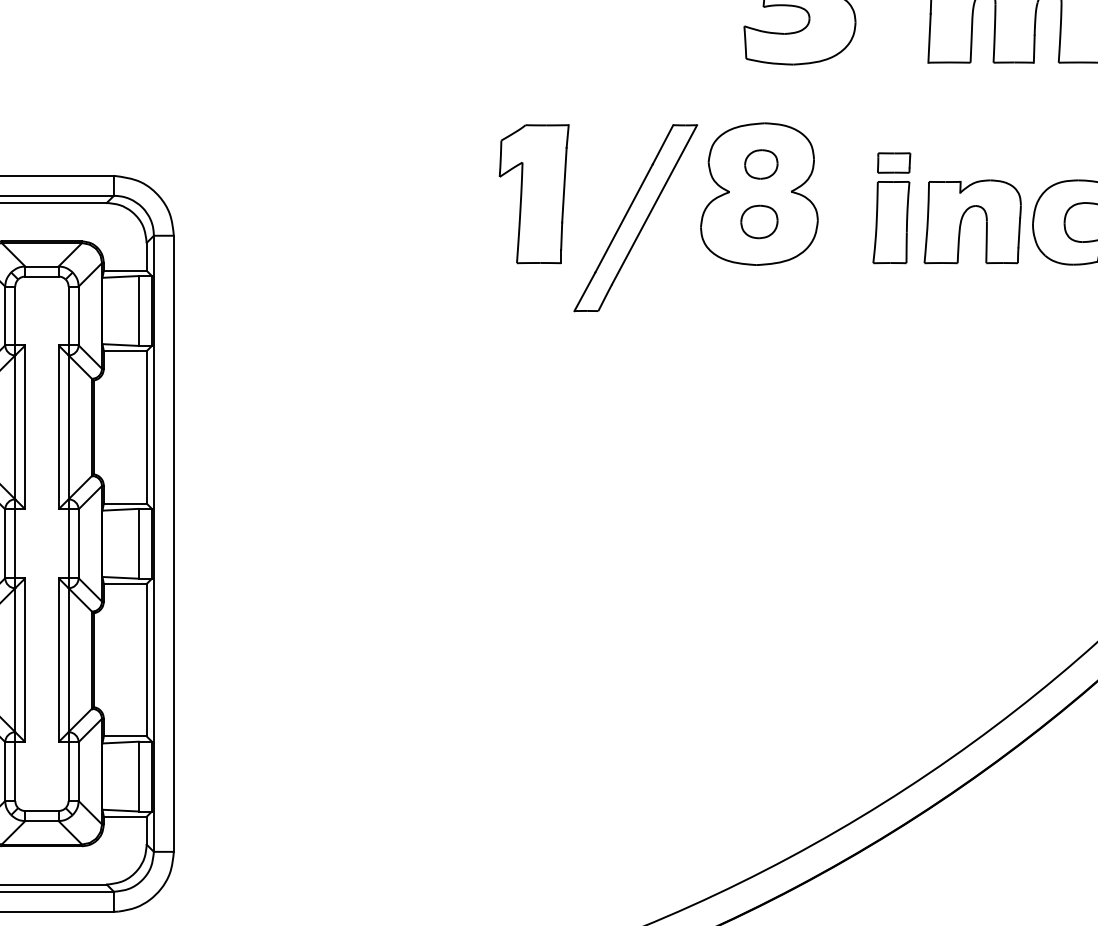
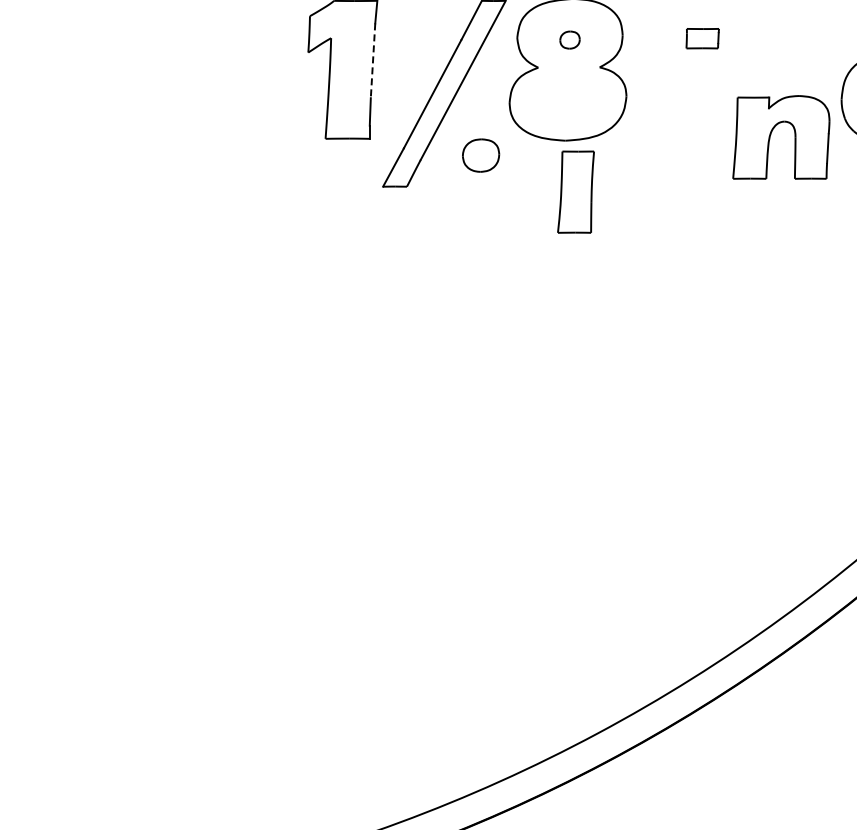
part: (761, 164) -> (570, 40), size x0.6
line: (564, 185) -> (373, 61), solid -> dashed
part: (963, 217) -> (772, 133), moved
part: (759, 221) -> (481, 155), moved
part: (891, 222) -> (576, 192), moved

